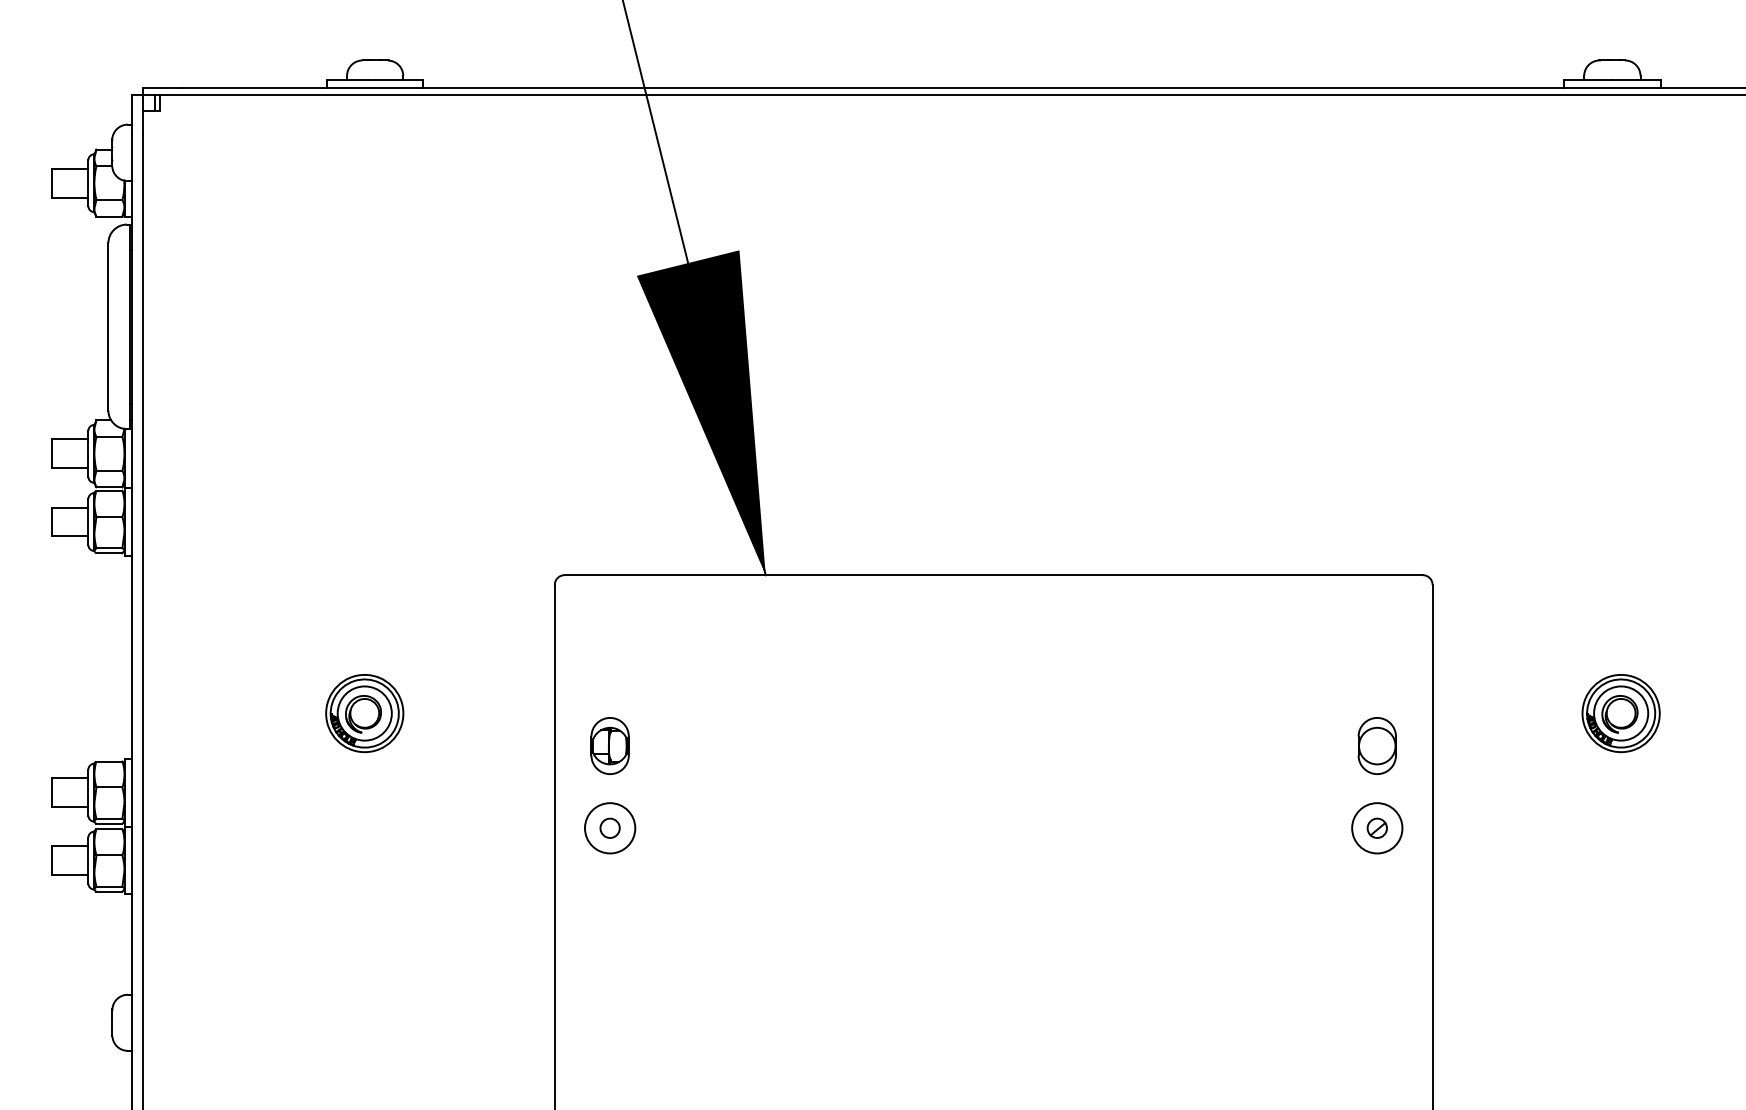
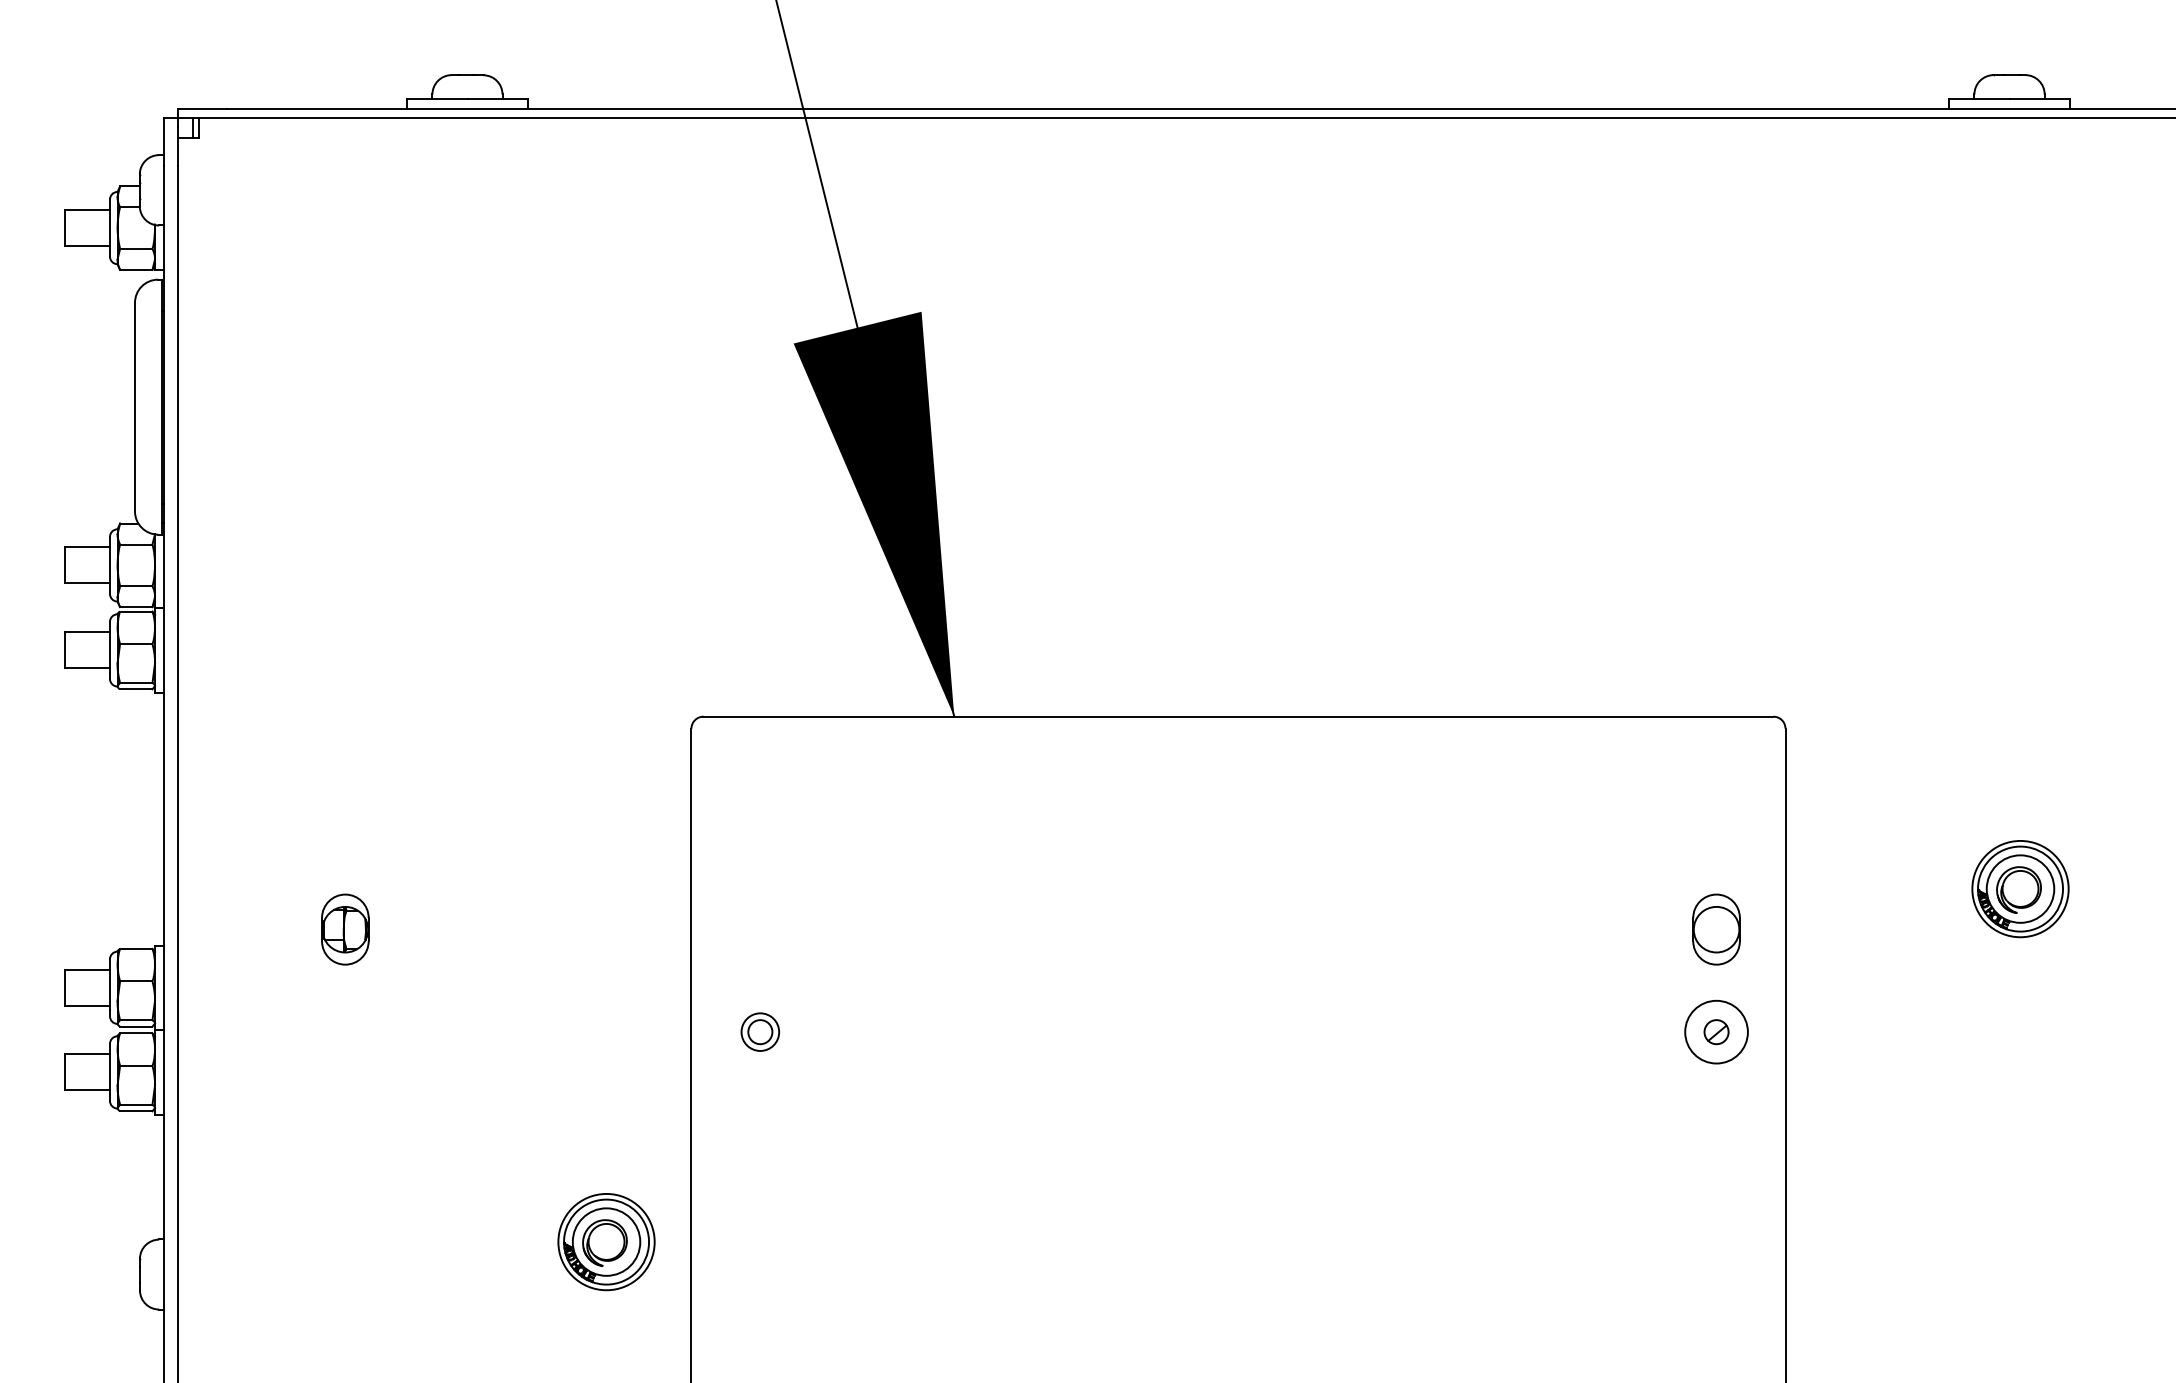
part: (364, 713) -> (606, 1242), moved
part: (610, 745) -> (345, 929), moved
circle: (610, 827) -> (760, 1031), size x0.6

